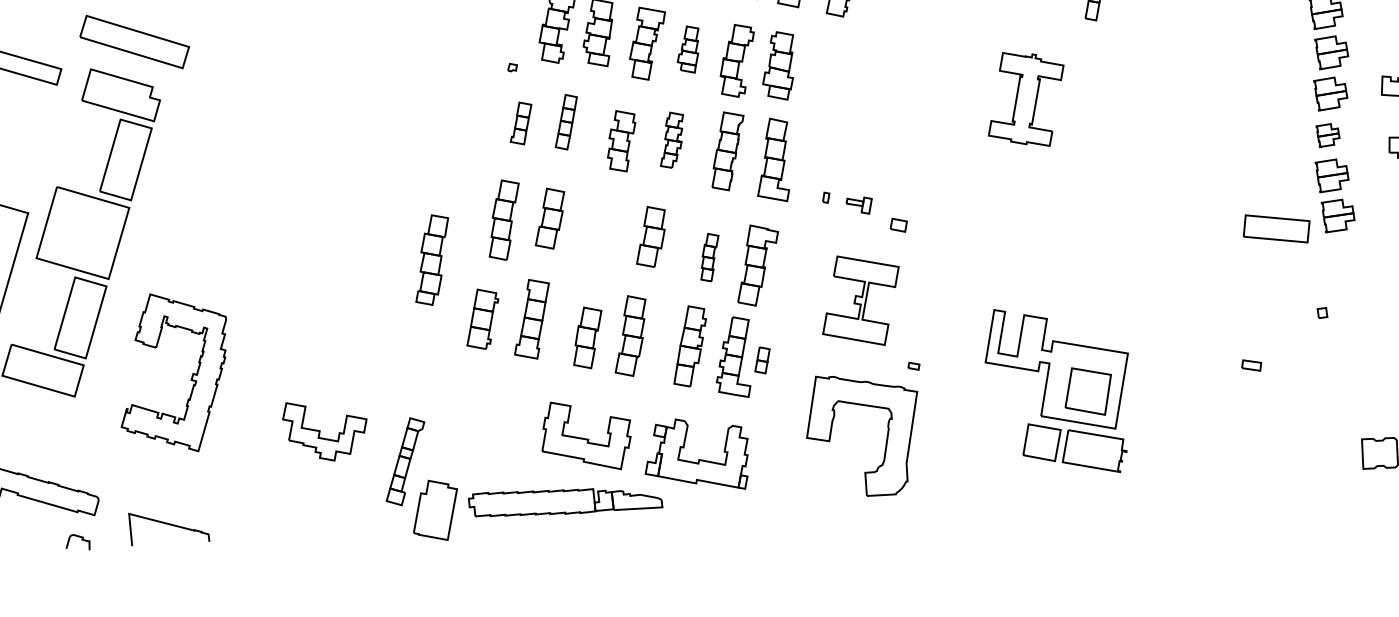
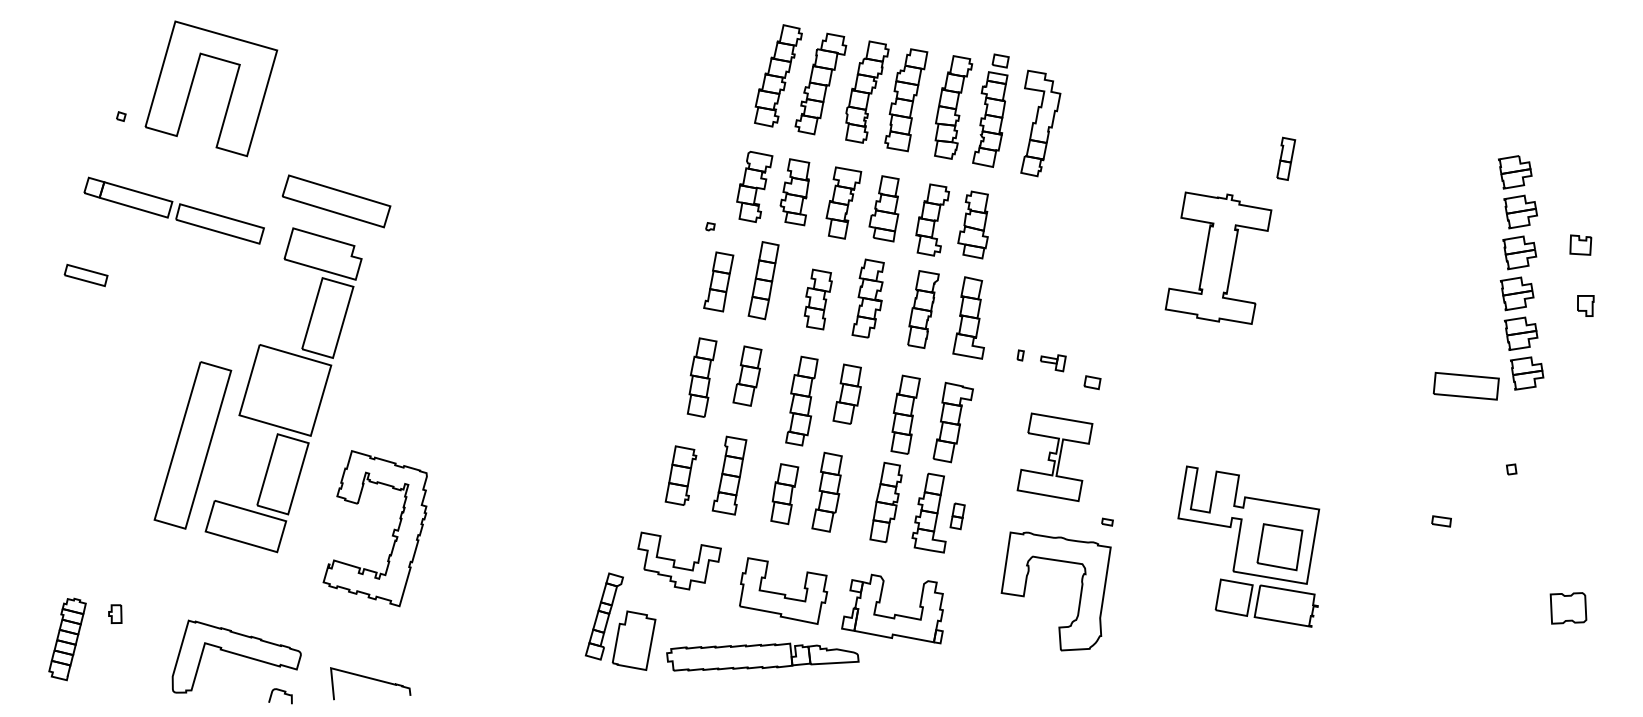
part: (687, 49) -> (883, 208), size x1.43
part: (1026, 98) -> (1218, 257), size x1.43
part: (566, 122) -> (763, 280), size x1.43
part: (520, 123) -> (718, 281), size x1.43
part: (1327, 135) -> (1516, 293), size x1.43
part: (671, 140) -> (867, 298), size x1.43
part: (709, 257) -> (905, 414), size x1.67
part: (431, 259) -> (801, 400), moved
part: (324, 431) -> (679, 560), moved
part: (434, 510) -> (633, 640), moved

